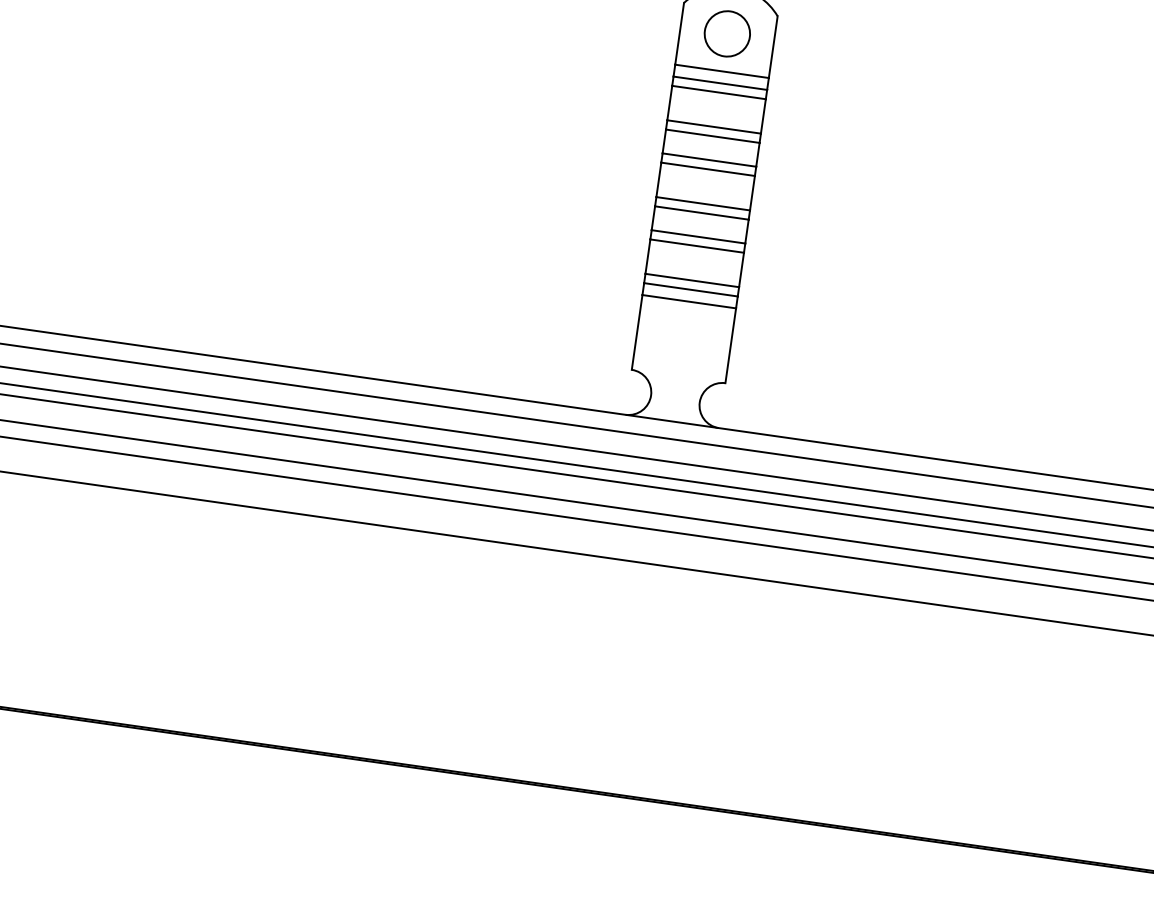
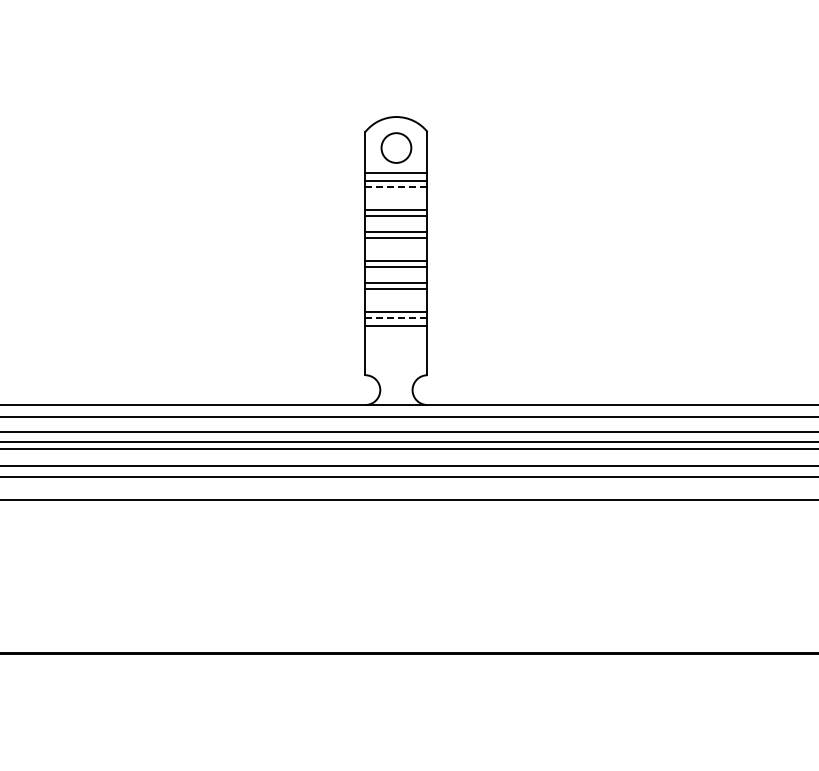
line: (717, 91) -> (395, 186), solid -> dashed
line: (689, 289) -> (395, 317), solid -> dashed

